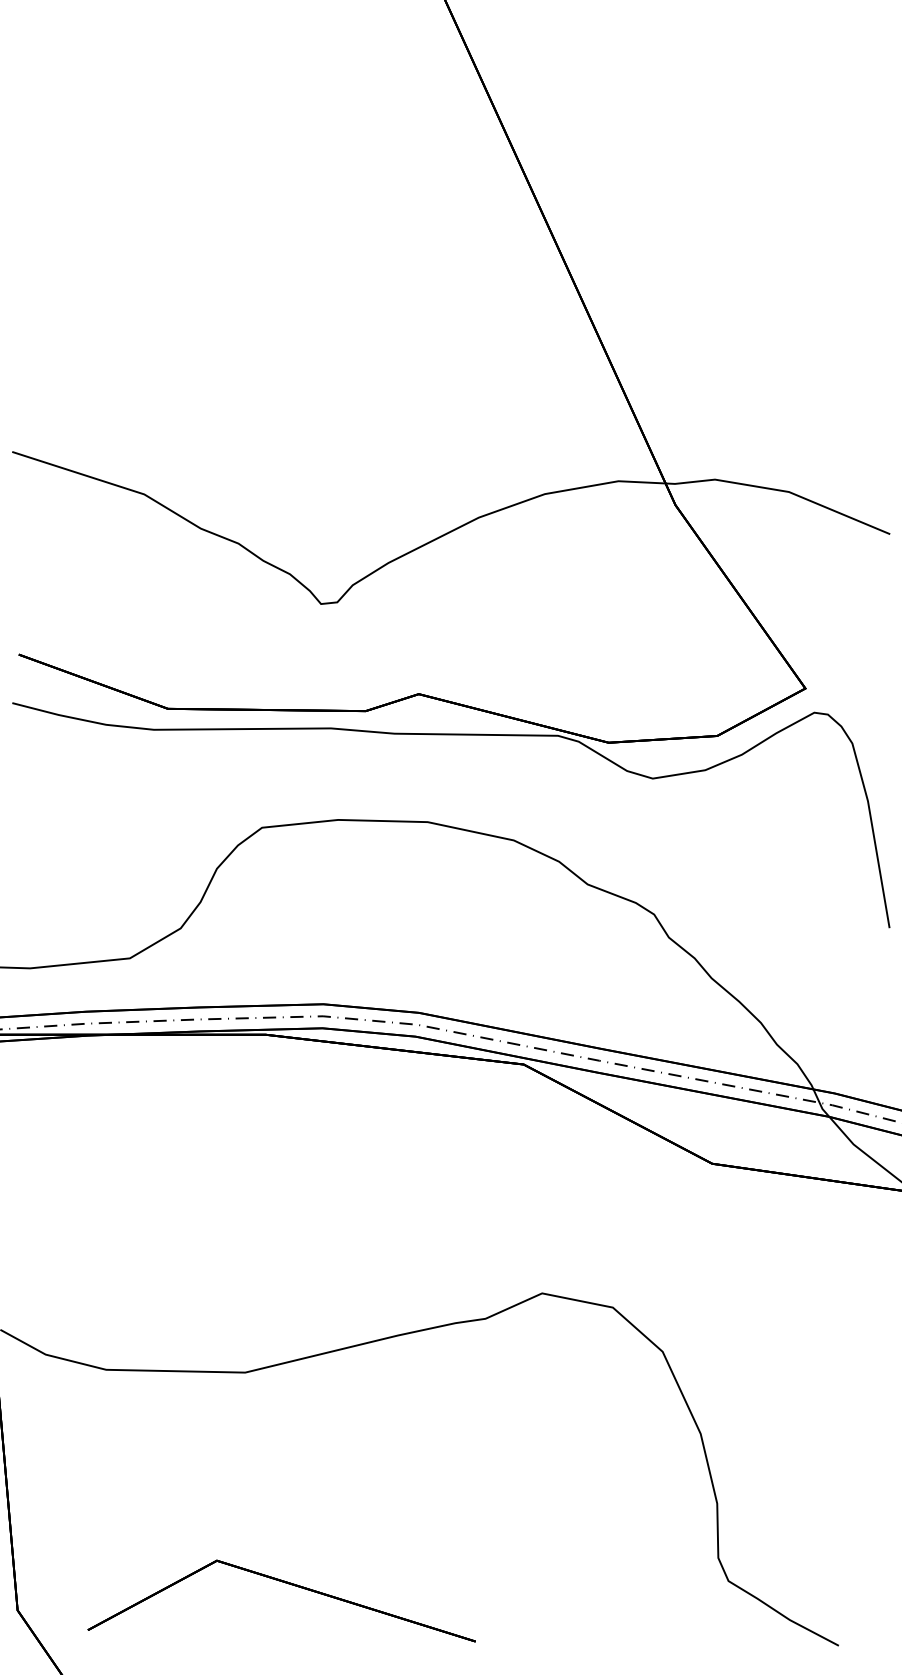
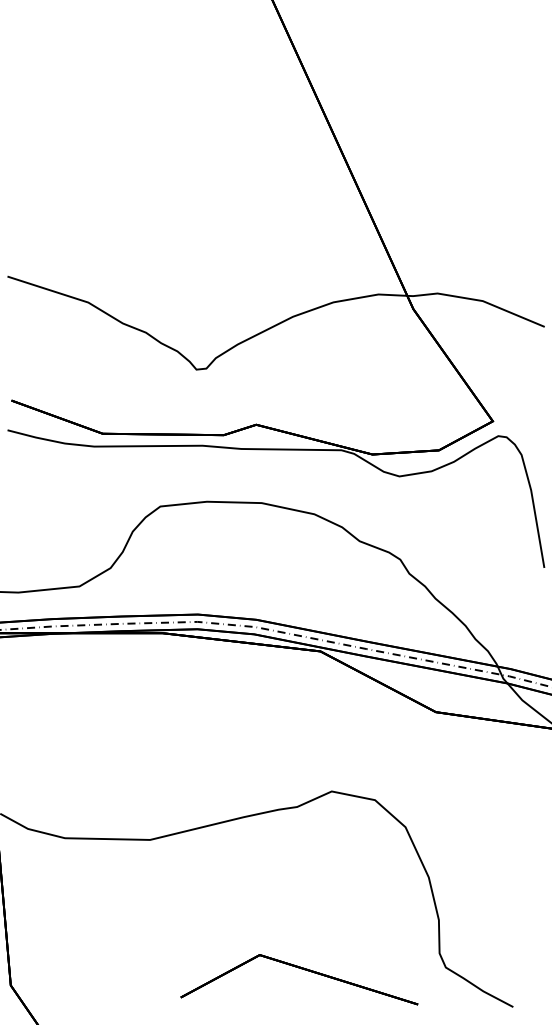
part: (285, 1584) -> (301, 969), moved

